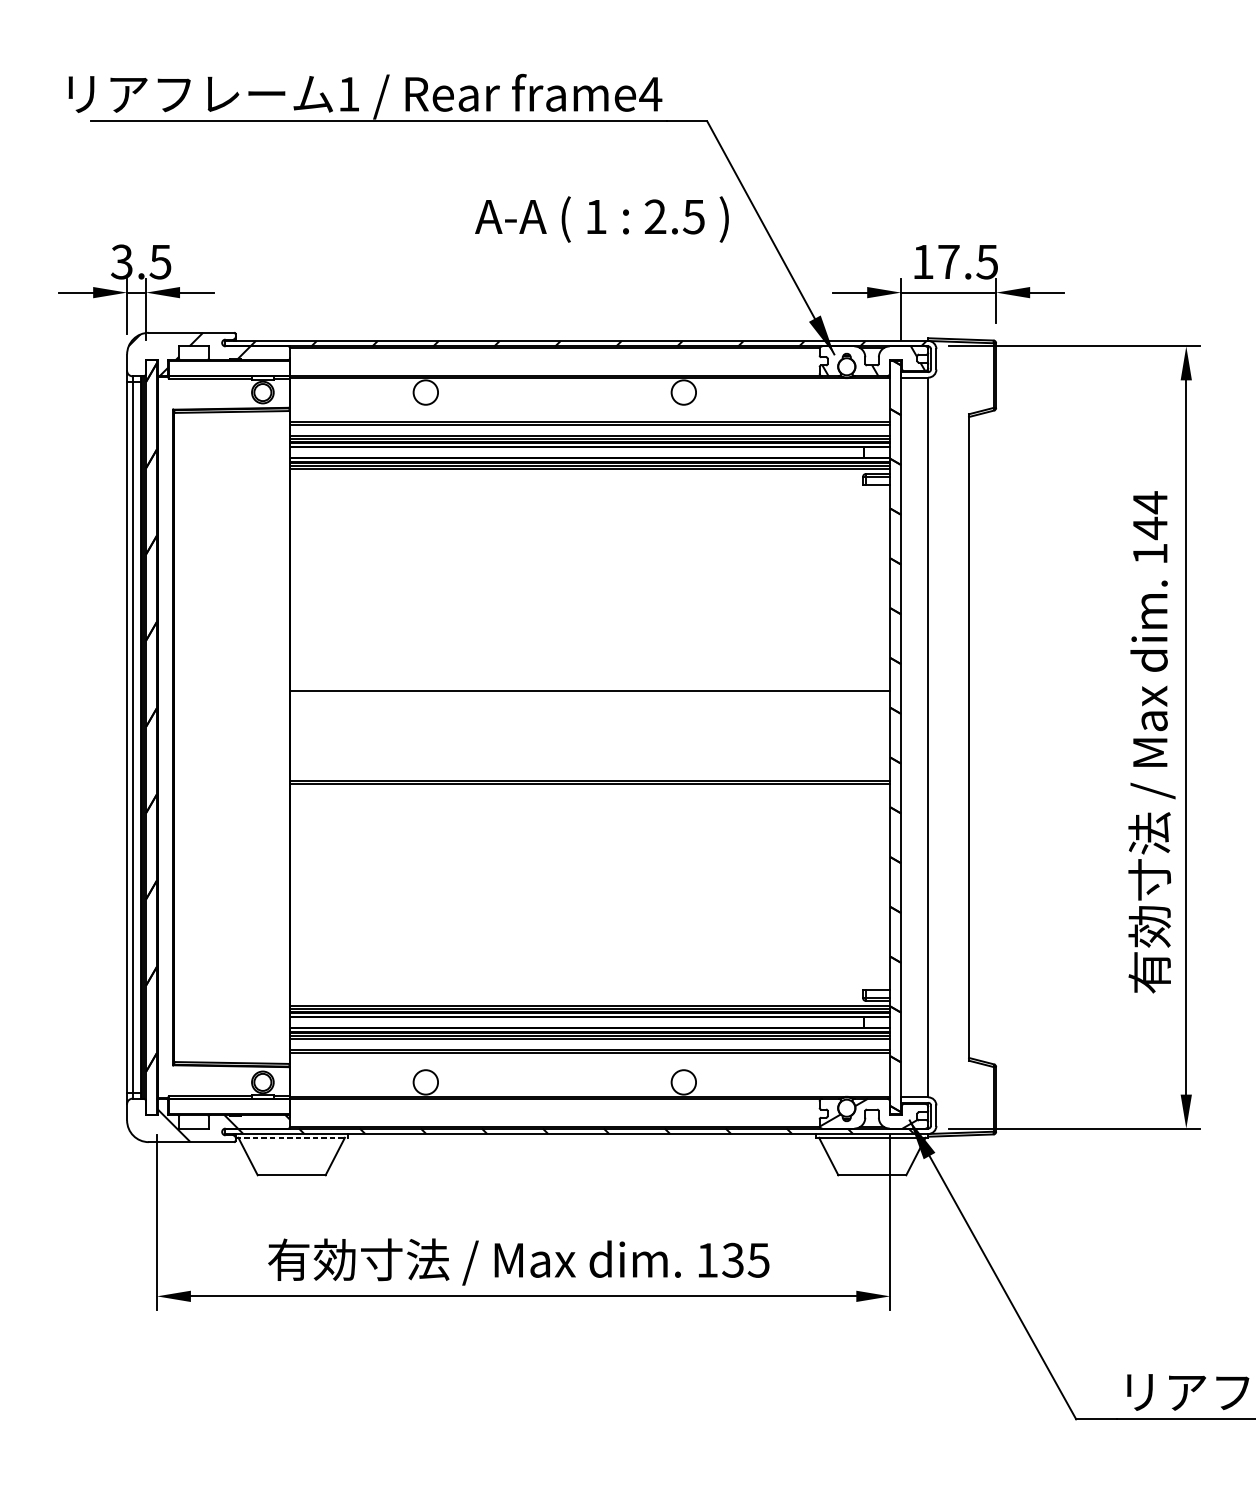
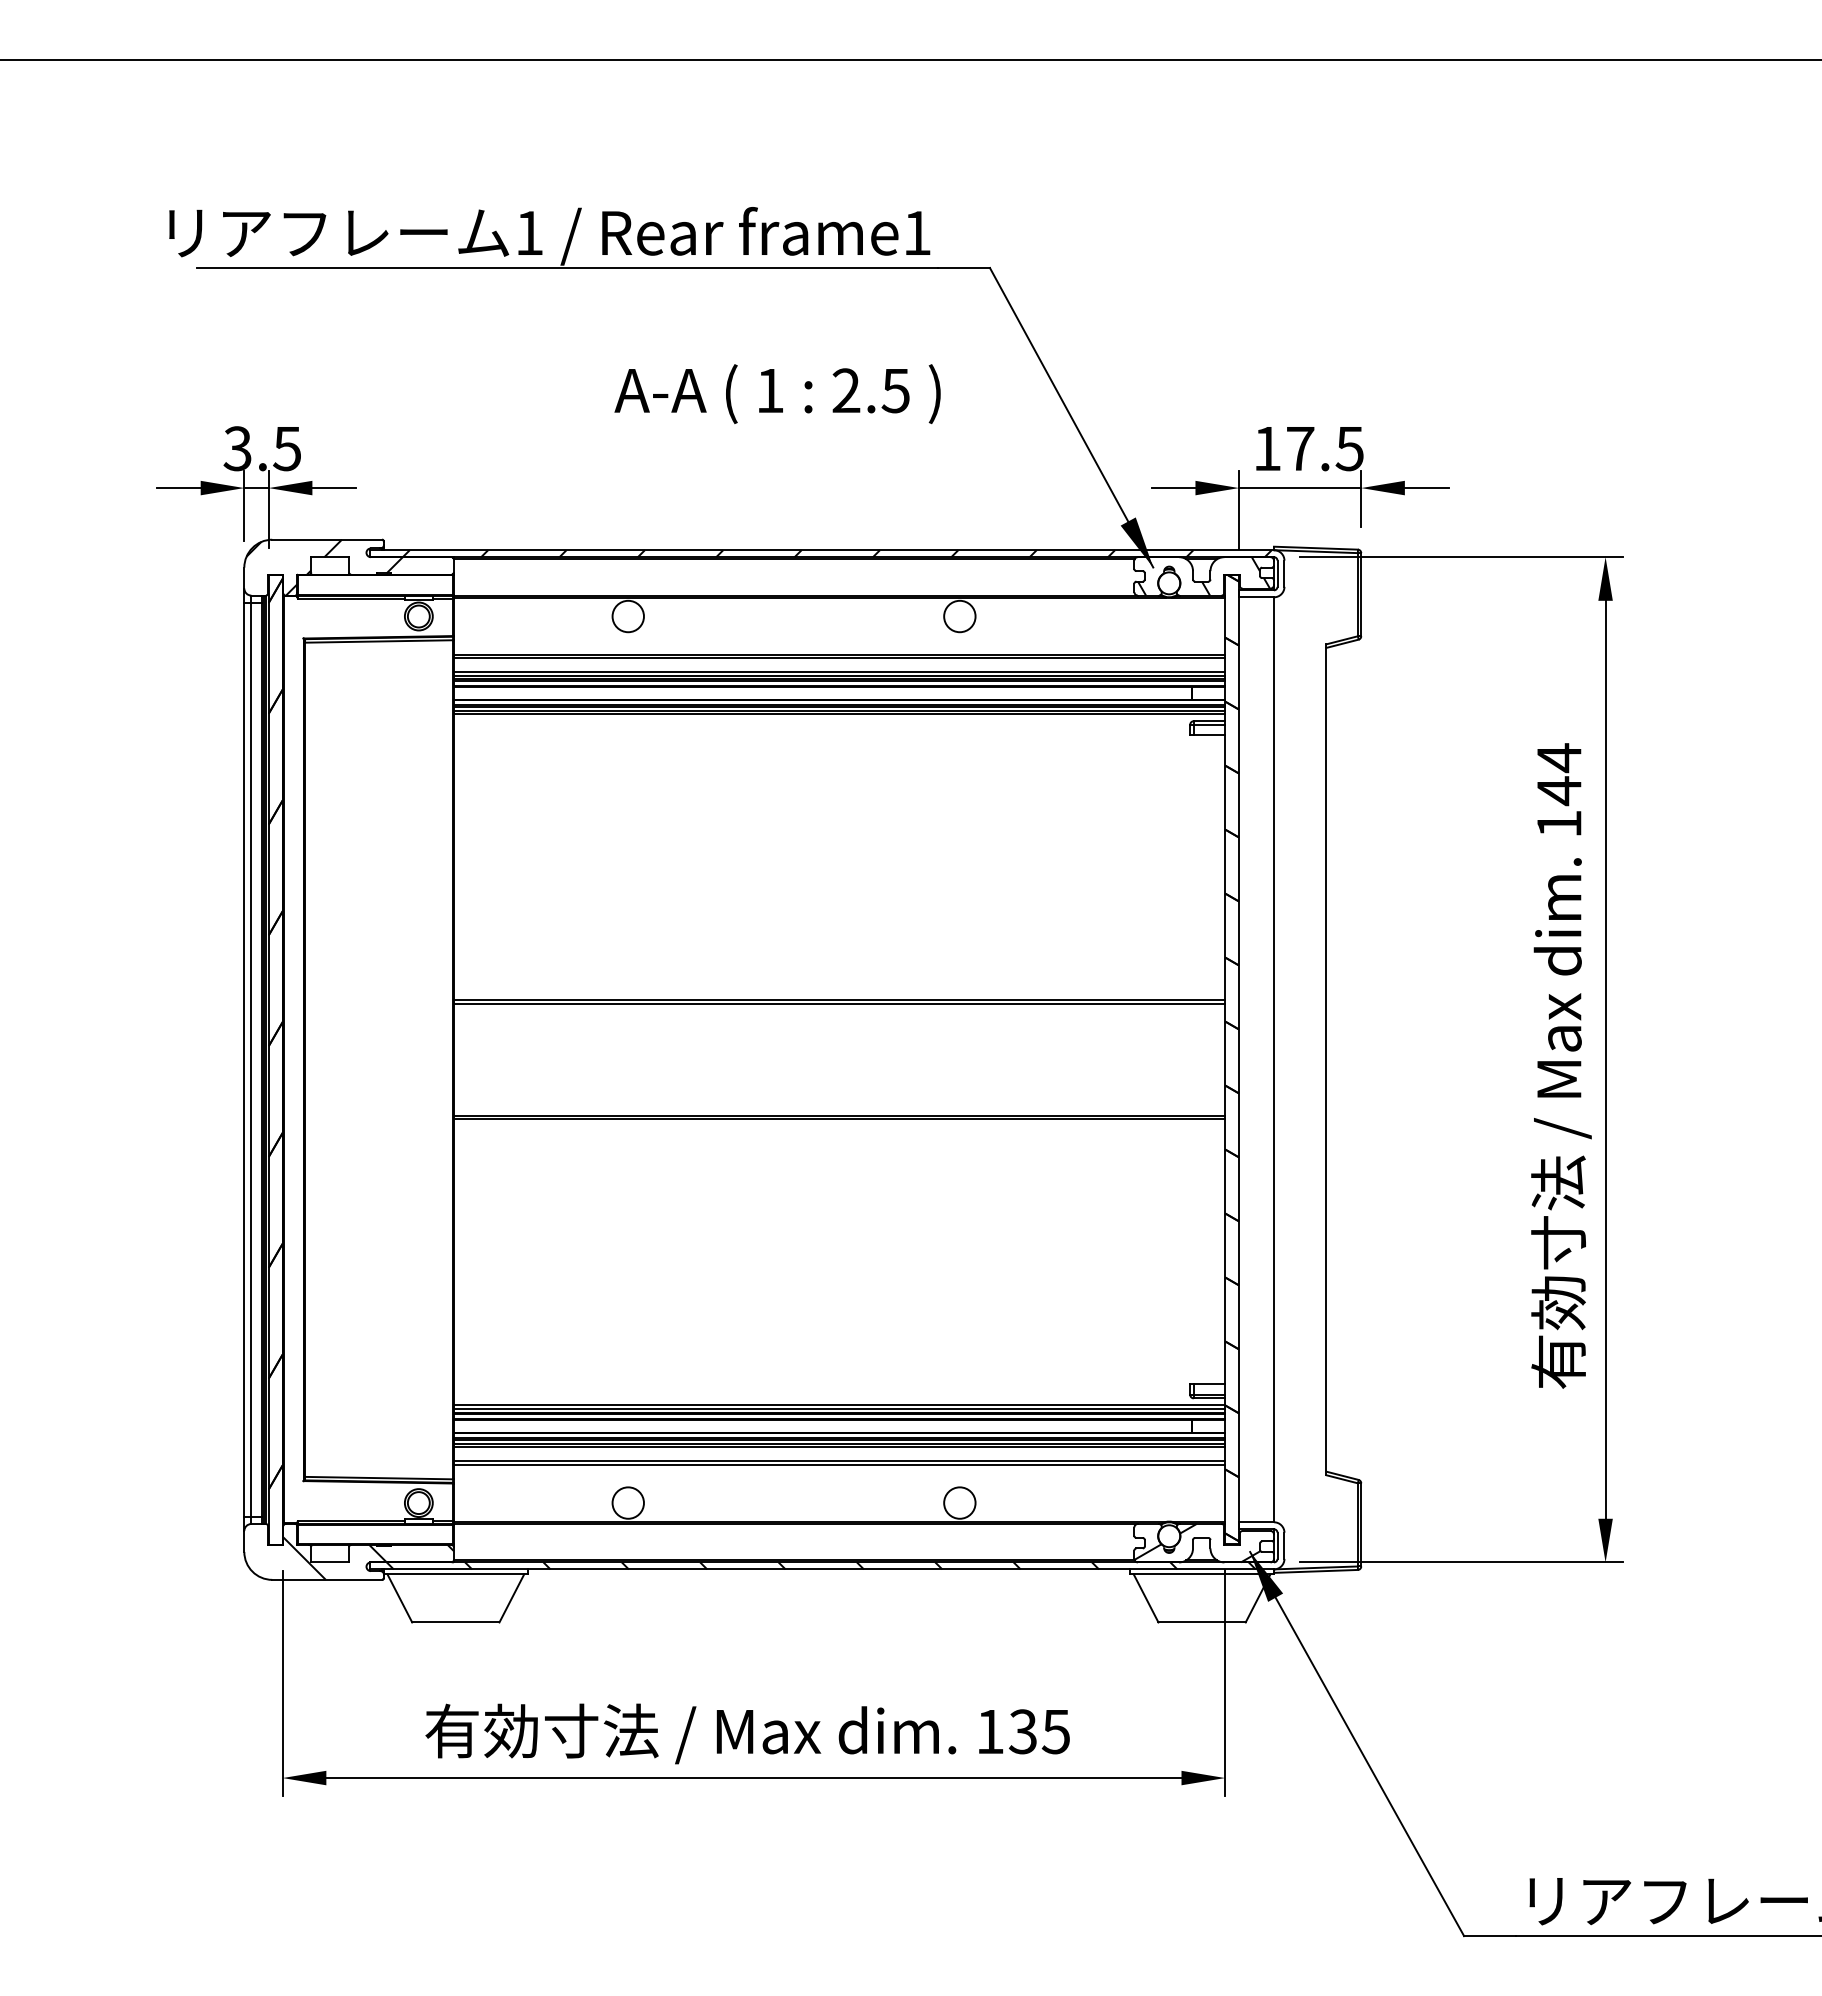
text: (650, 93) -> (917, 232), frame4 -> frame1
text: (601, 219) -> (777, 393), moved
line: (590, 693) -> (839, 1003), added
line: (291, 1137) -> (455, 1574), dashed -> solid

